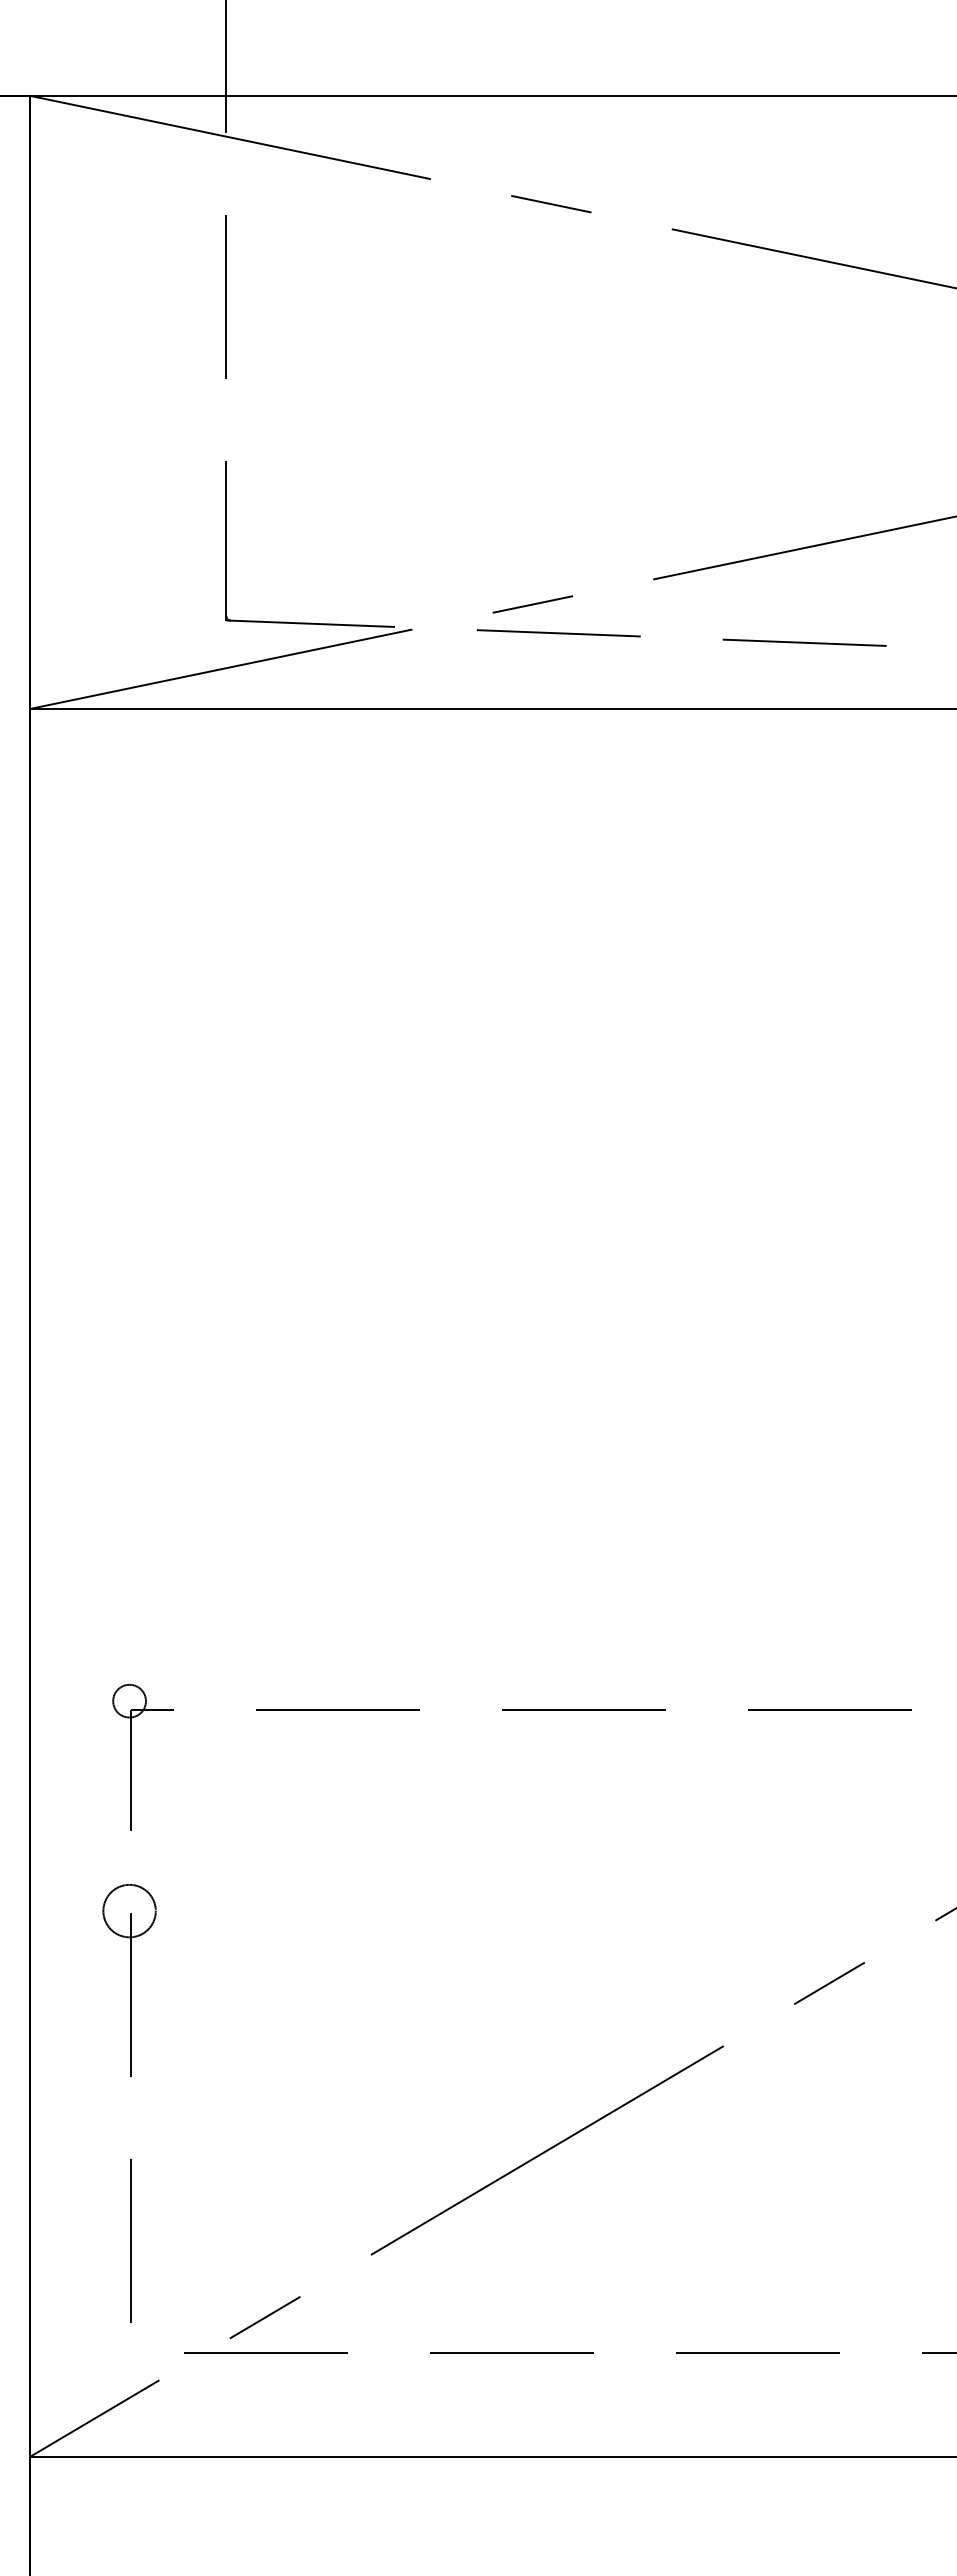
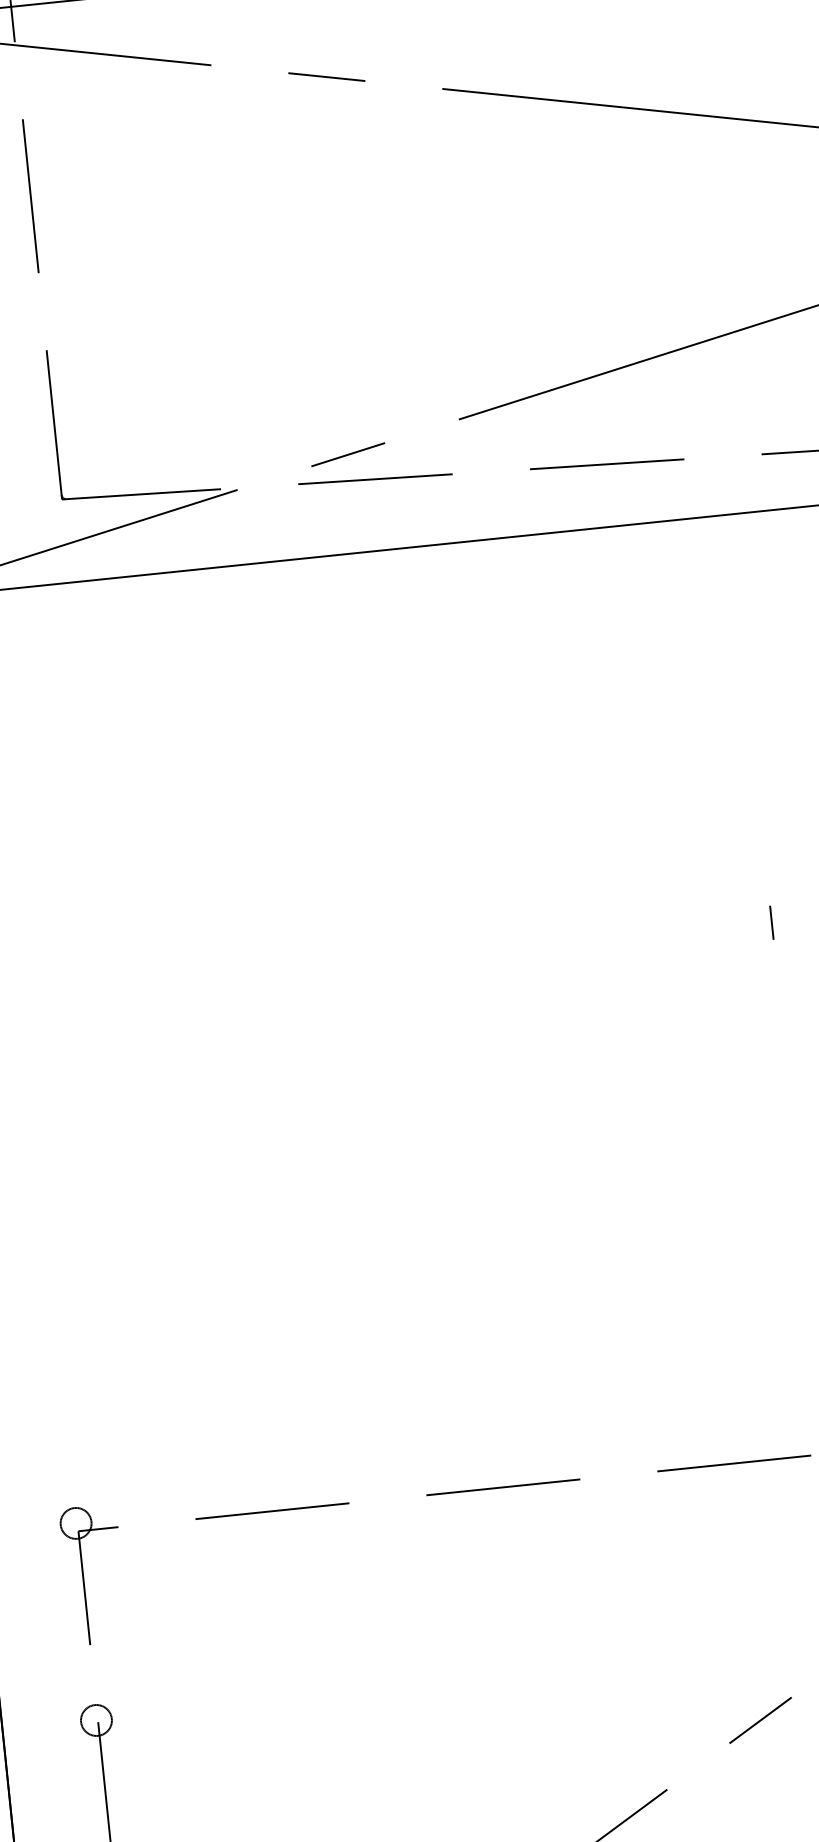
line: (928, 1143) -> (772, 922), added
circle: (129, 1910) -> (96, 1719), size x0.62

